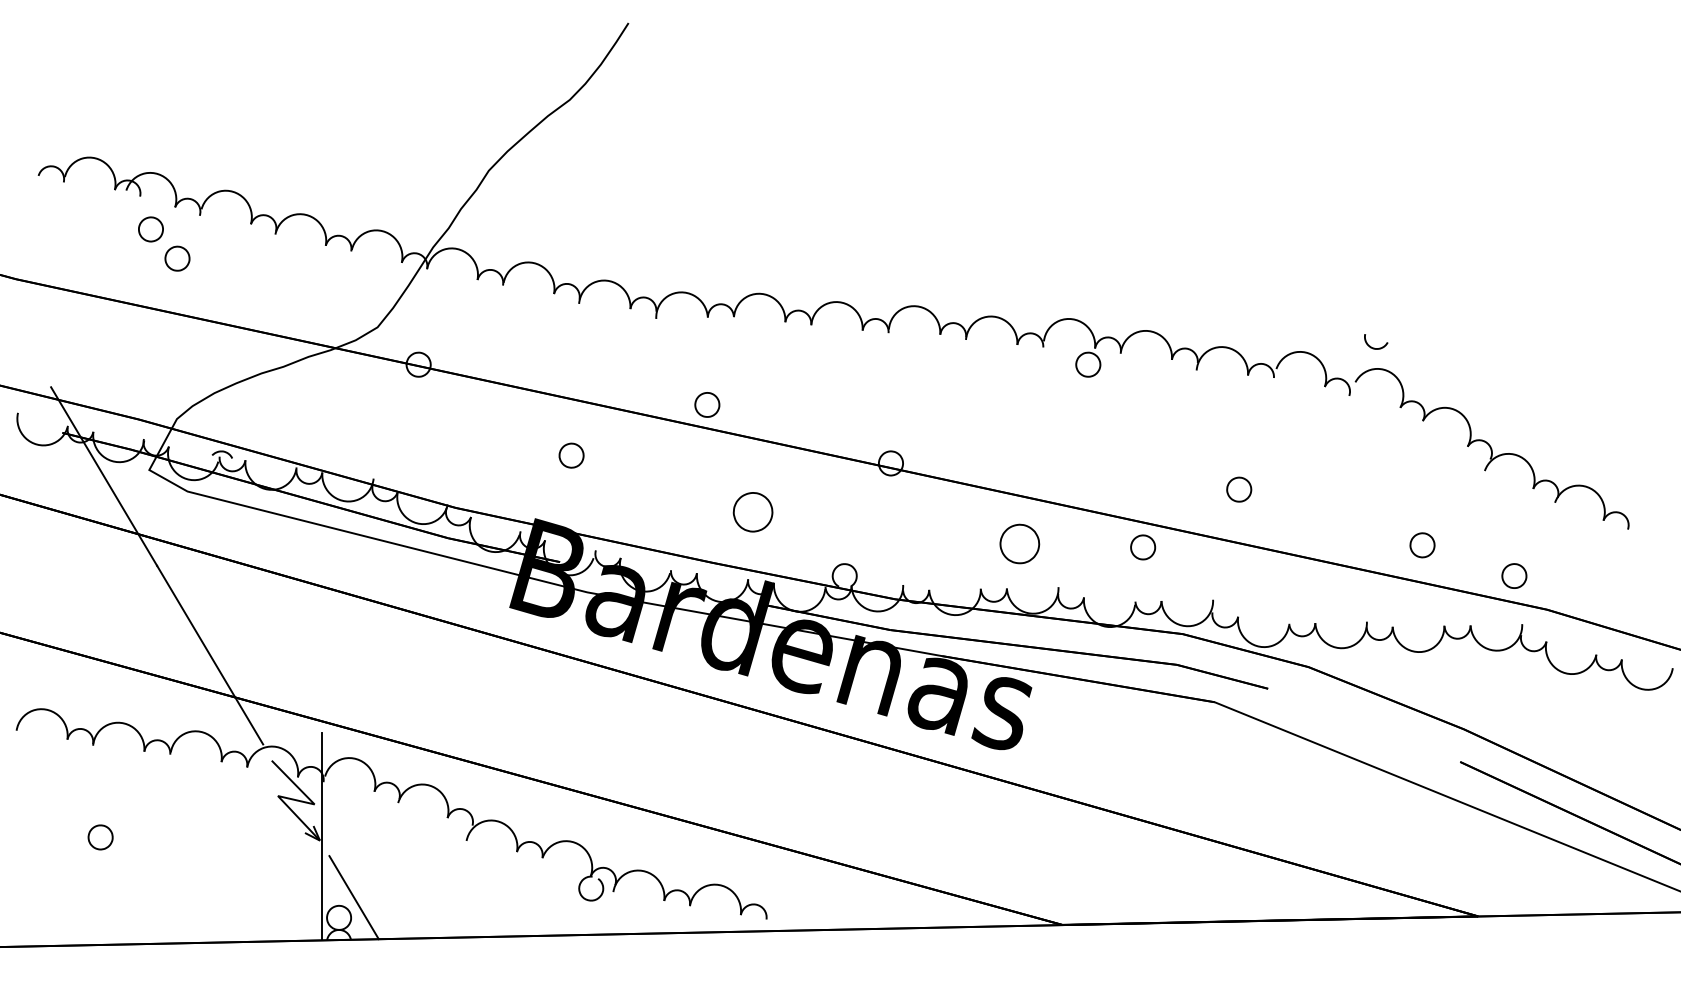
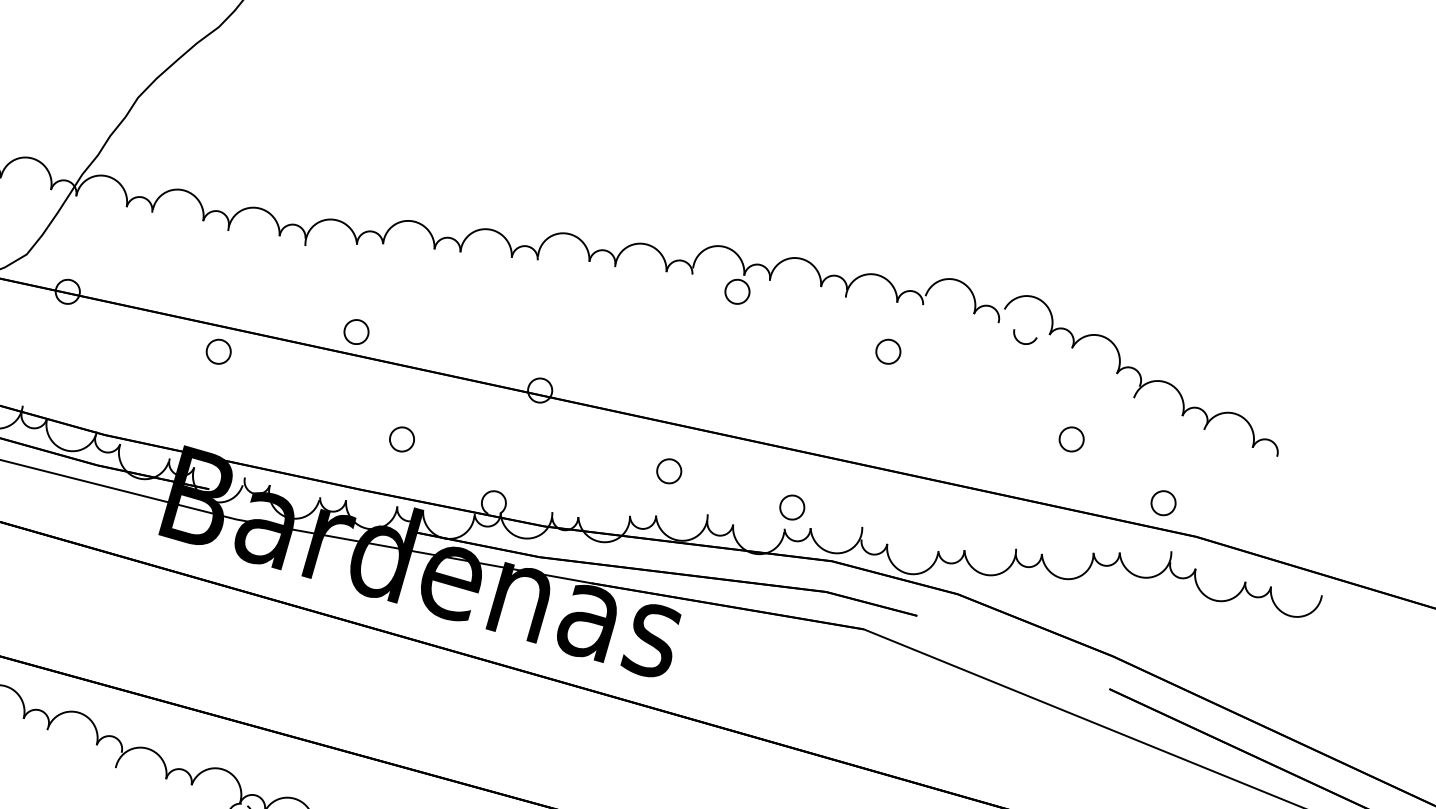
curve: (1374, 347) -> (1023, 342), moved
part: (571, 455) -> (218, 351), moved
part: (1239, 489) -> (888, 351), moved
part: (752, 512) -> (401, 439), size x0.62
part: (1020, 544) -> (669, 471), size x0.62
part: (1422, 545) -> (1071, 439), moved
part: (1143, 547) -> (792, 507), moved

